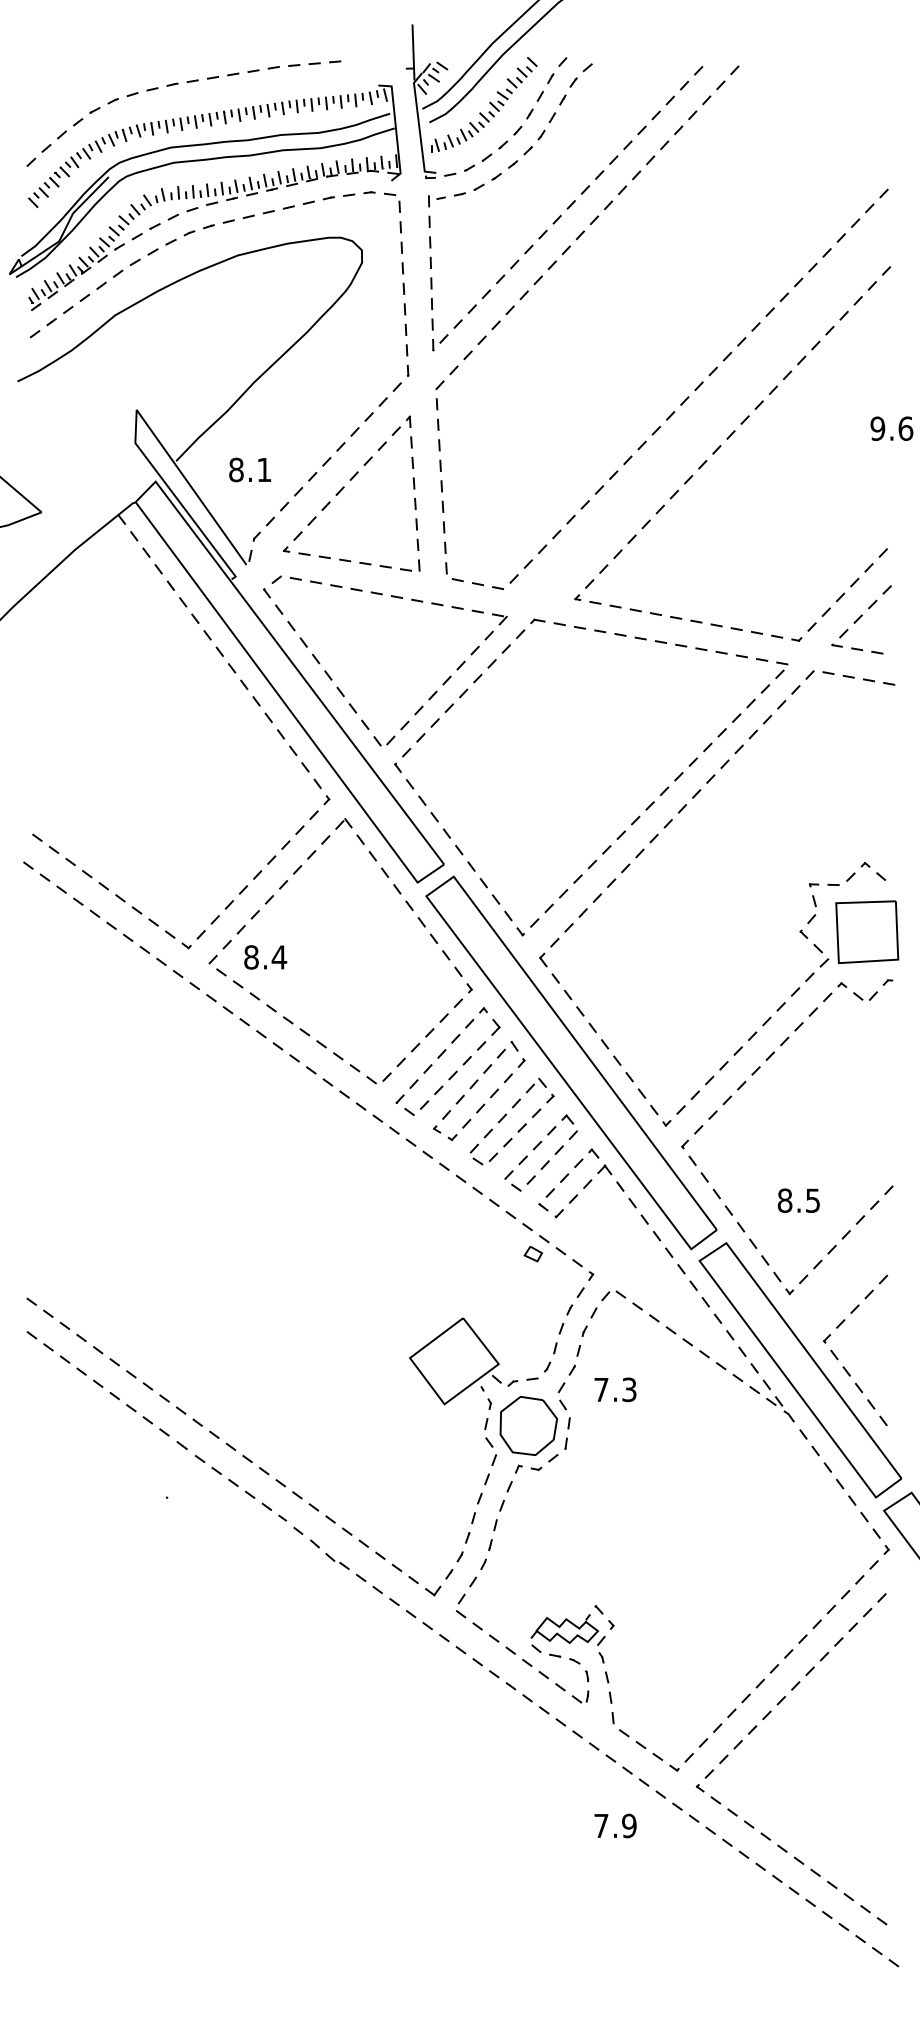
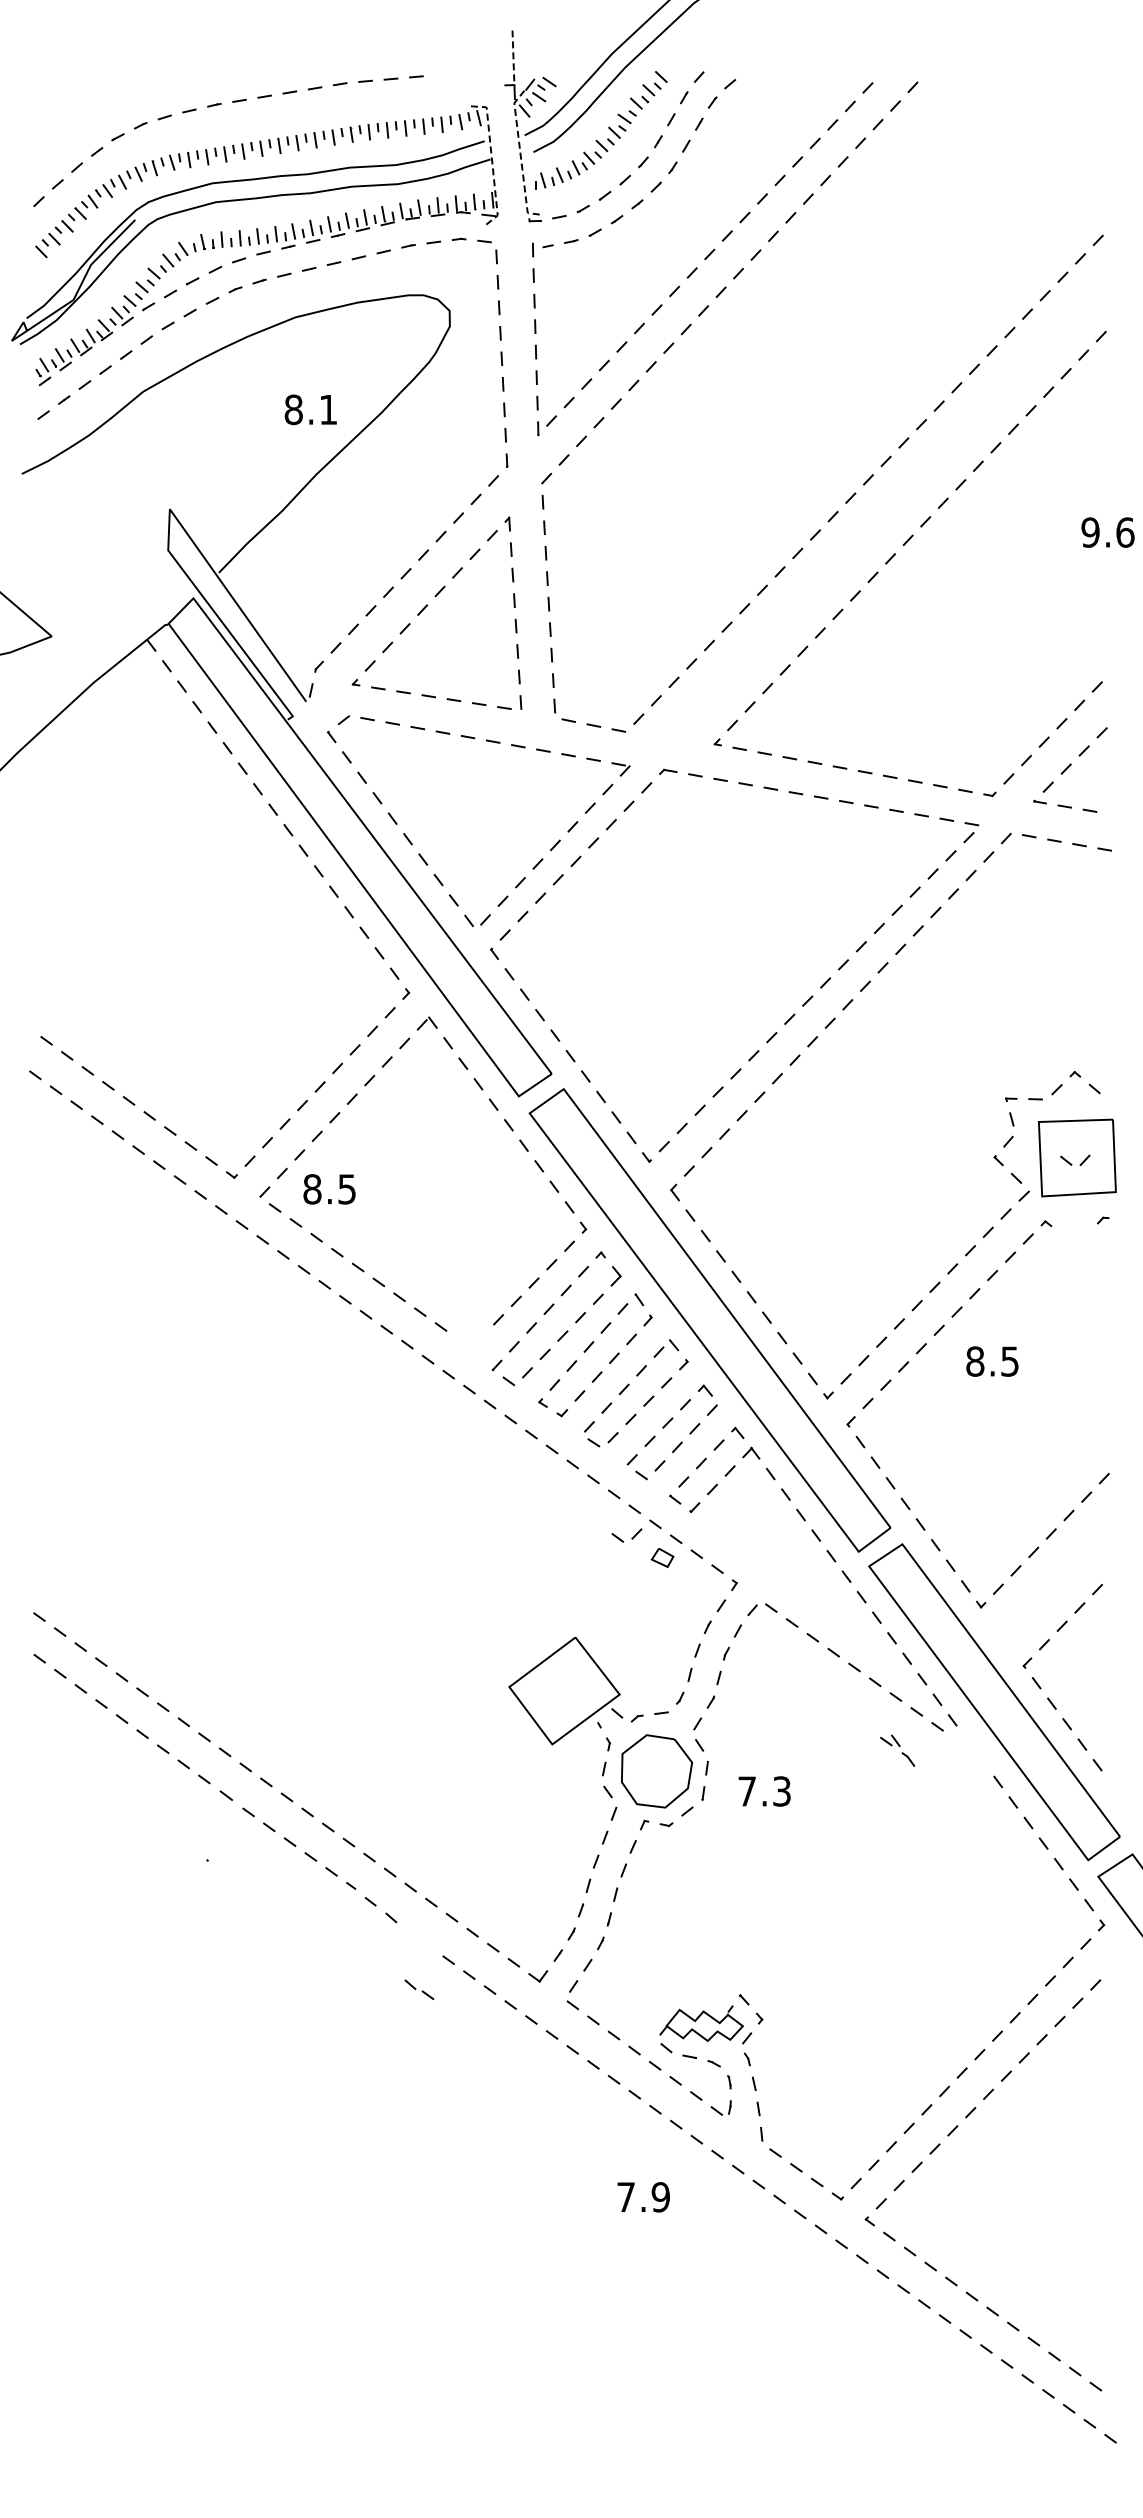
line: (413, 46) -> (513, 57), solid -> dashed
line: (418, 126) -> (520, 157), solid -> dashed
line: (396, 128) -> (492, 159), solid -> dashed
text: (249, 469) -> (310, 409), moved
text: (278, 957) -> (346, 1189), 8.4 -> 8.5
part: (865, 996) -> (1075, 1160), moved
part: (378, 1078) -> (626, 1535), moved
text: (798, 1200) -> (992, 1361), moved
text: (615, 1389) -> (764, 1791), moved
part: (780, 1409) -> (897, 1750), moved
part: (337, 1561) -> (419, 1989), moved
text: (615, 1826) -> (643, 2197), moved

